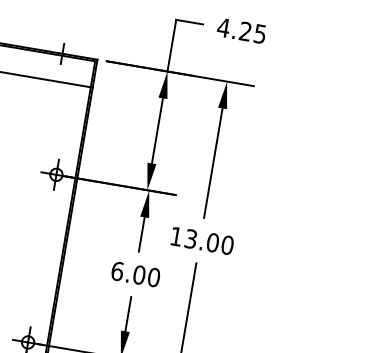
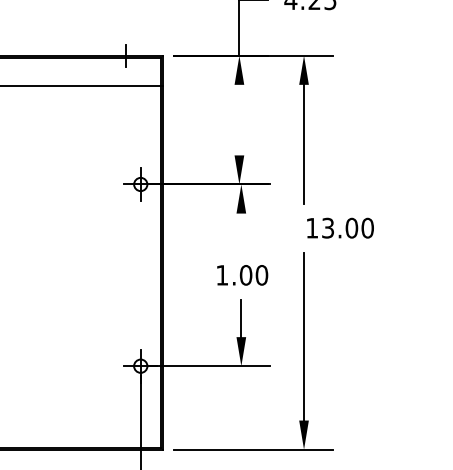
line: (157, 130) -> (239, 119), removed
line: (142, 233) -> (241, 231), removed
text: (202, 240) -> (340, 227), moved
text: (117, 271) -> (222, 275), 6.00 -> 1.00

